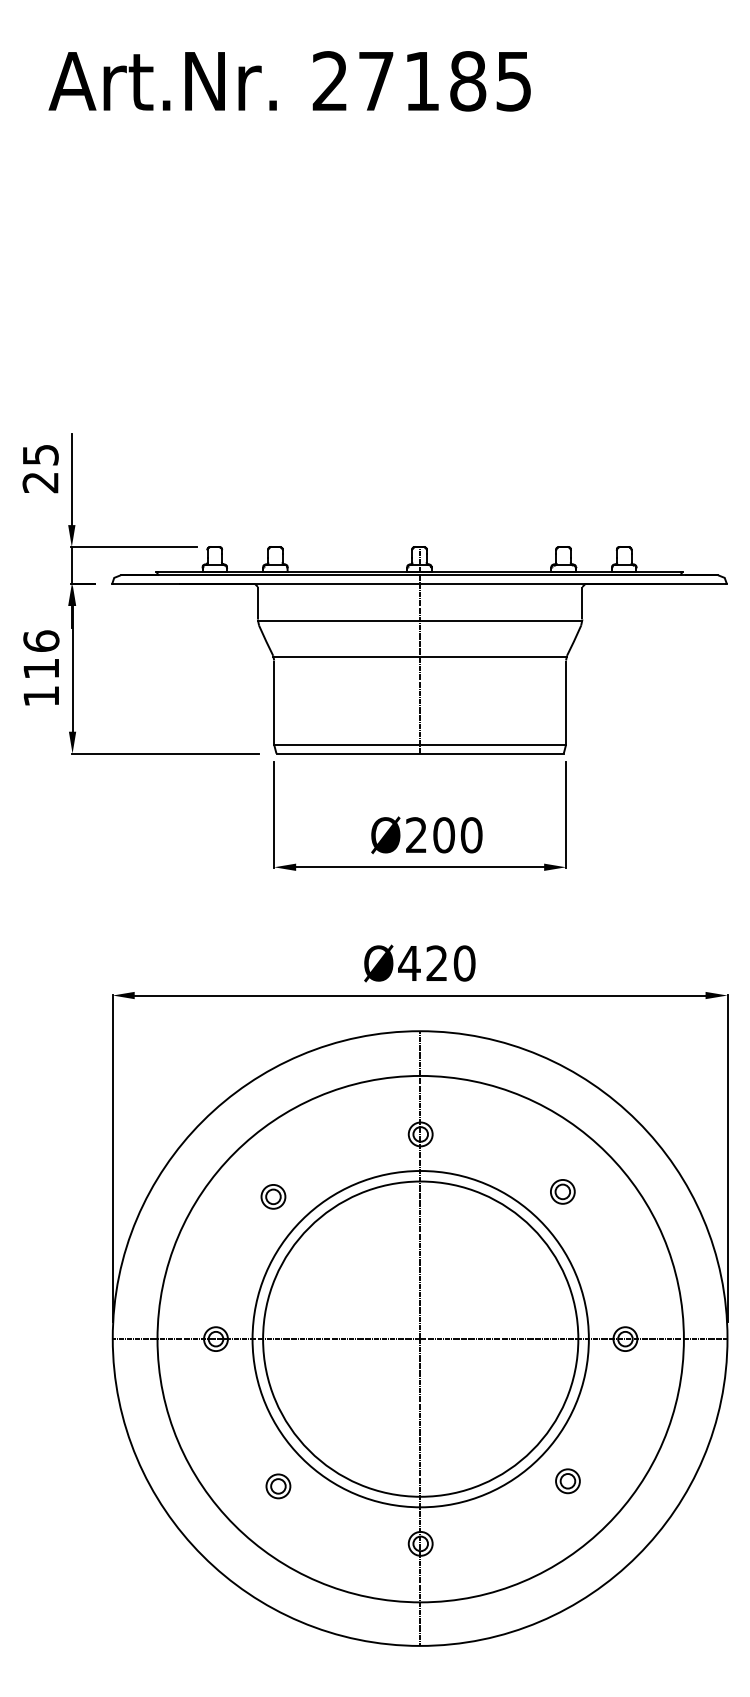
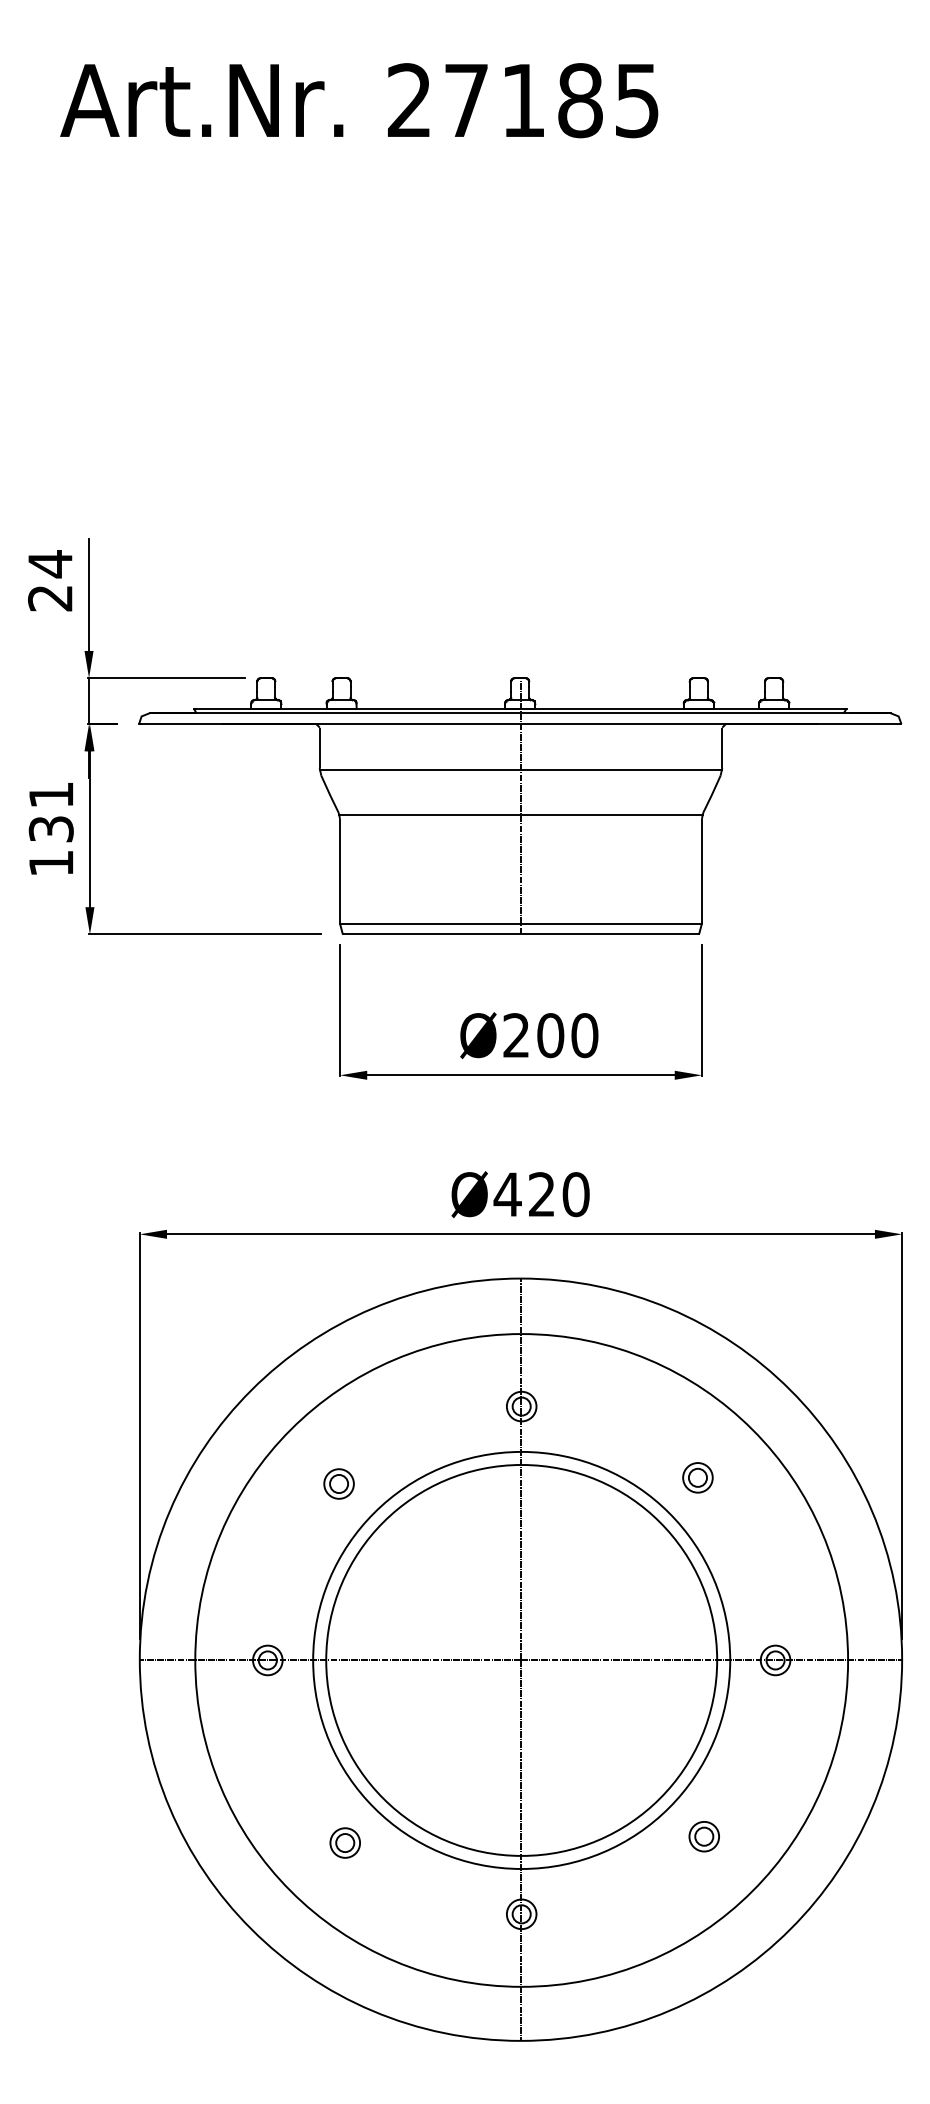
text: (40, 455) -> (50, 564), 25 -> 24
text: (40, 654) -> (50, 811), 116 -> 131

